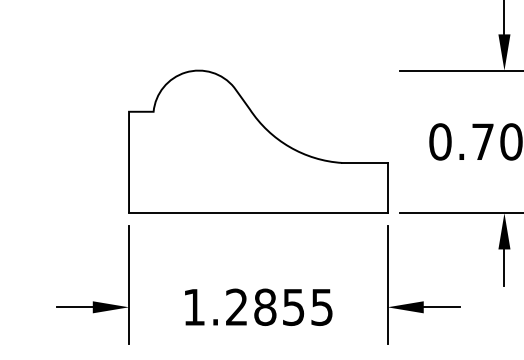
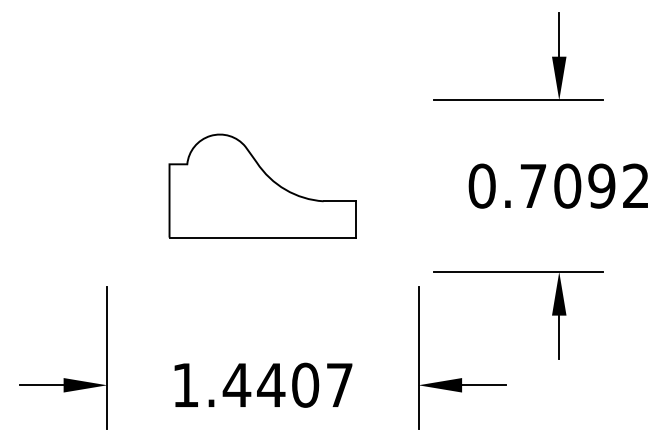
part: (257, 141) -> (262, 185), size x0.6
text: (278, 306) -> (287, 384), 1.2855 -> 1.4407

